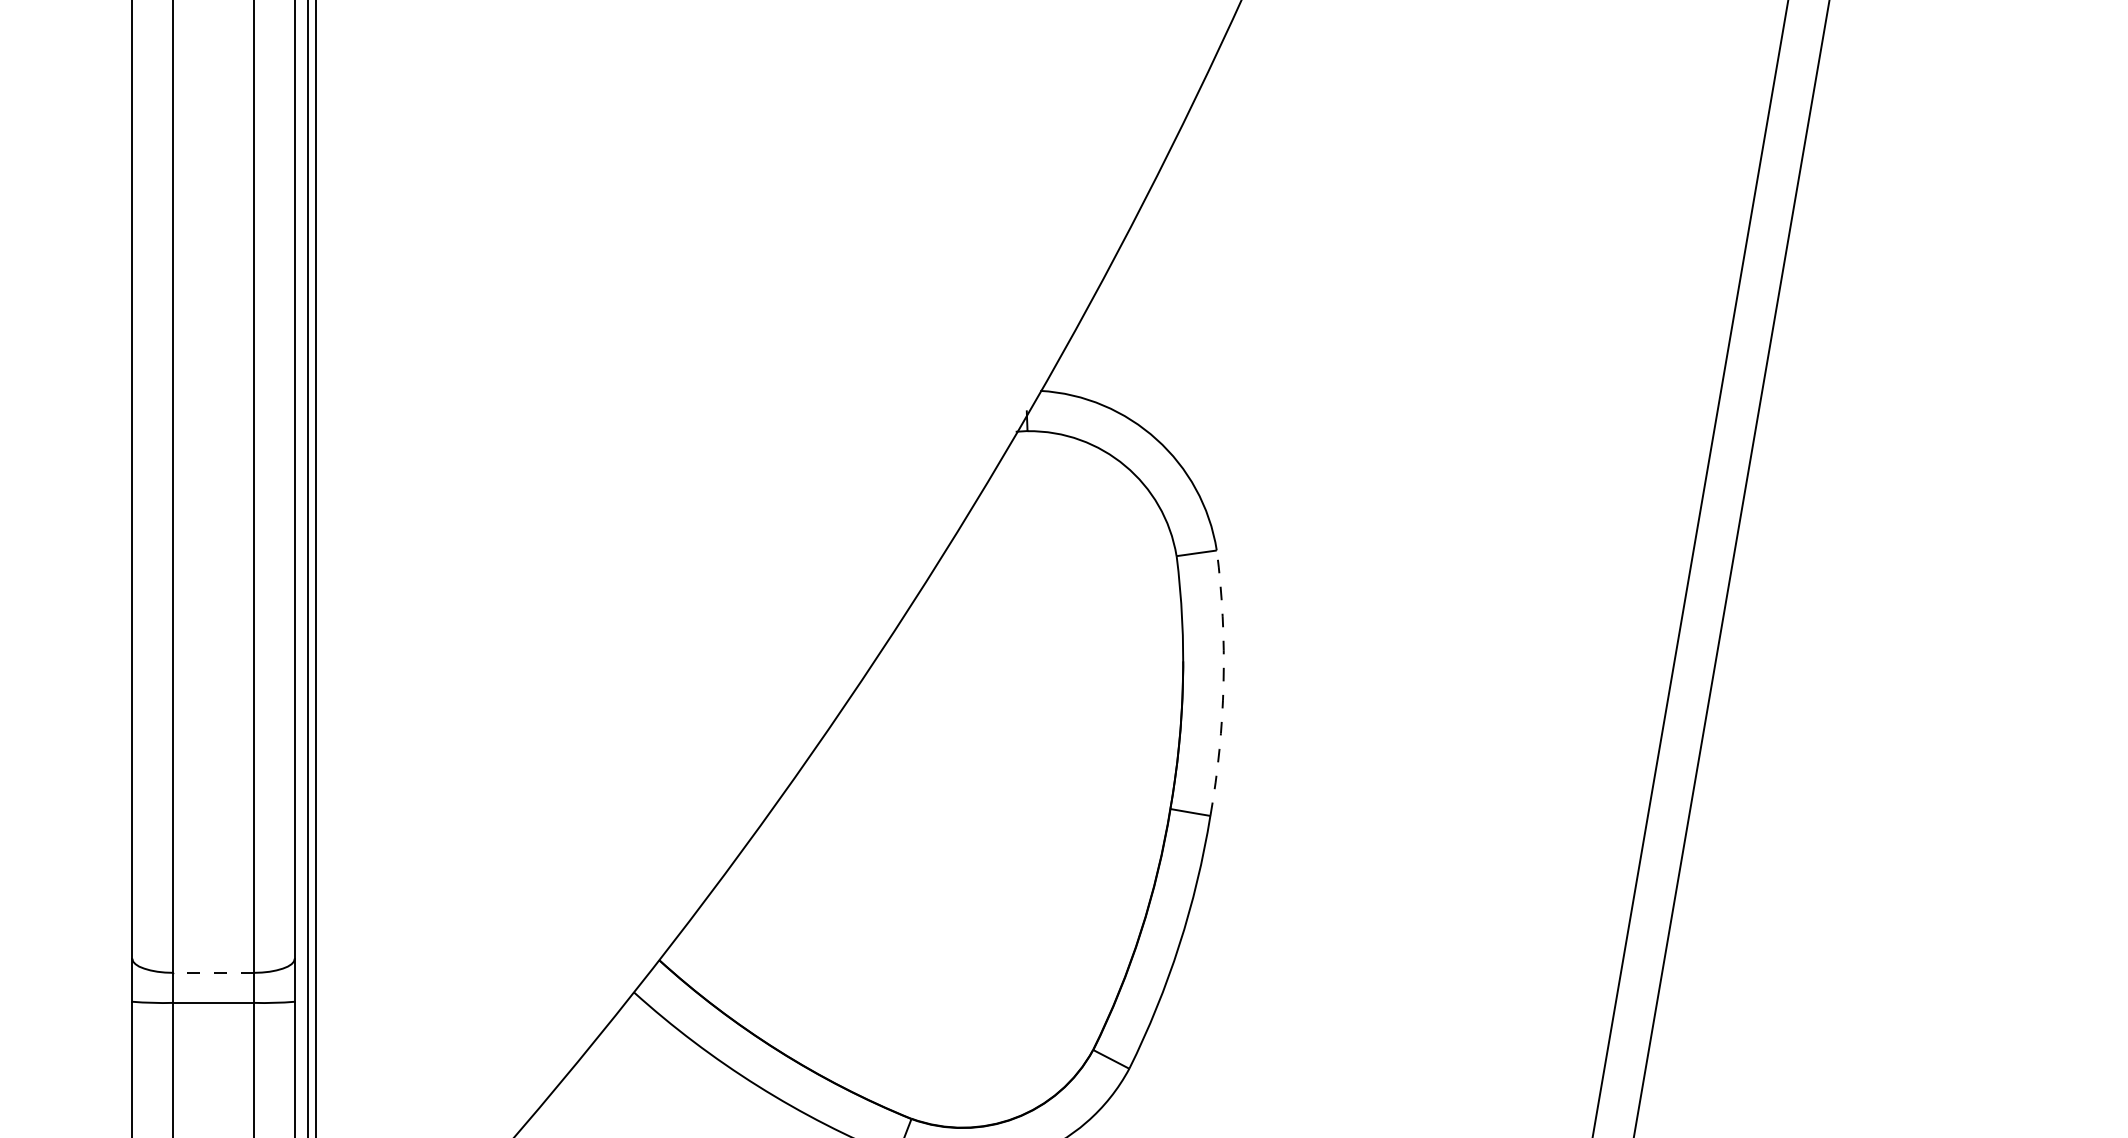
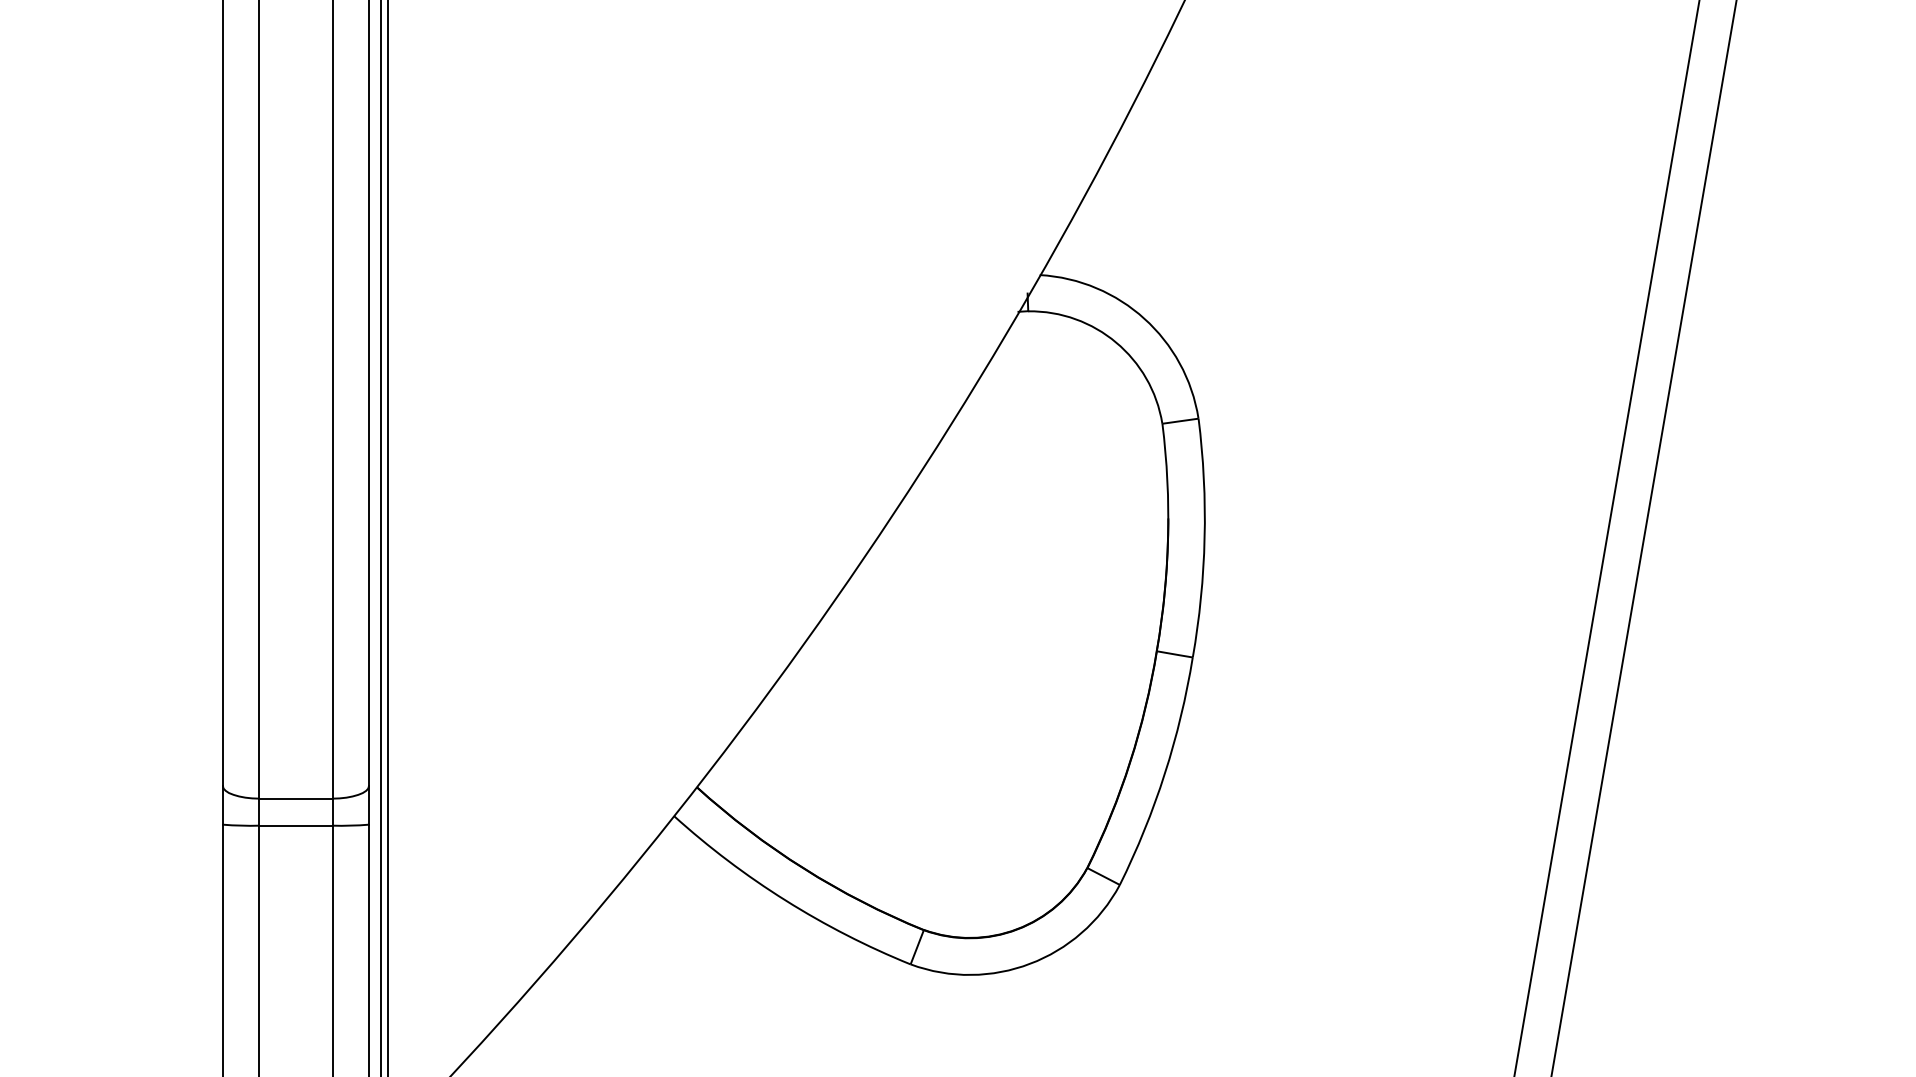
arc: (1223, 683) -> (1204, 538), dashed -> solid
line: (213, 972) -> (295, 798), dashed -> solid

